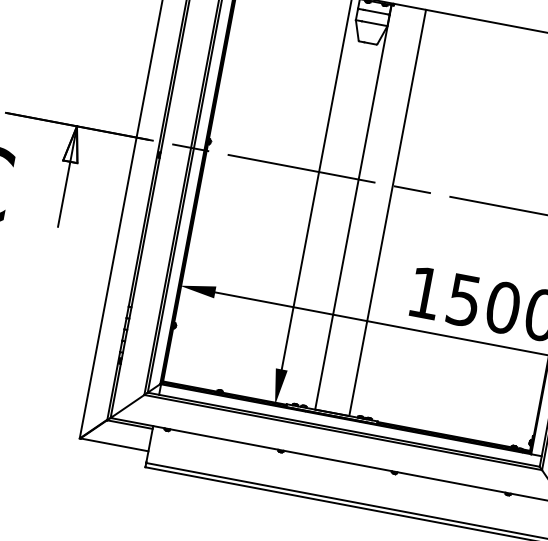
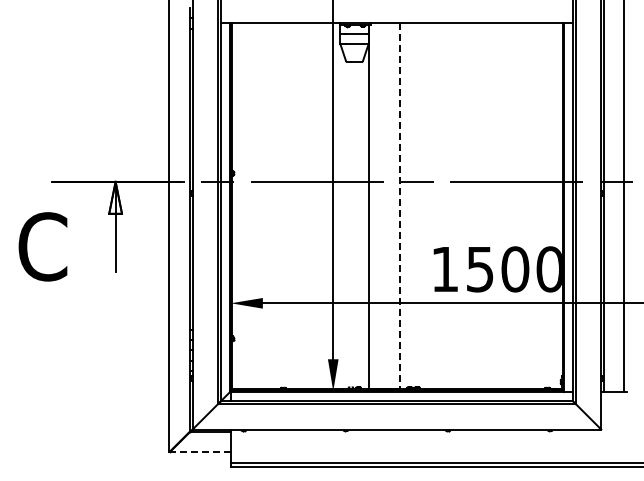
line: (387, 213) -> (399, 206), solid -> dashed
line: (113, 445) -> (199, 452), solid -> dashed

